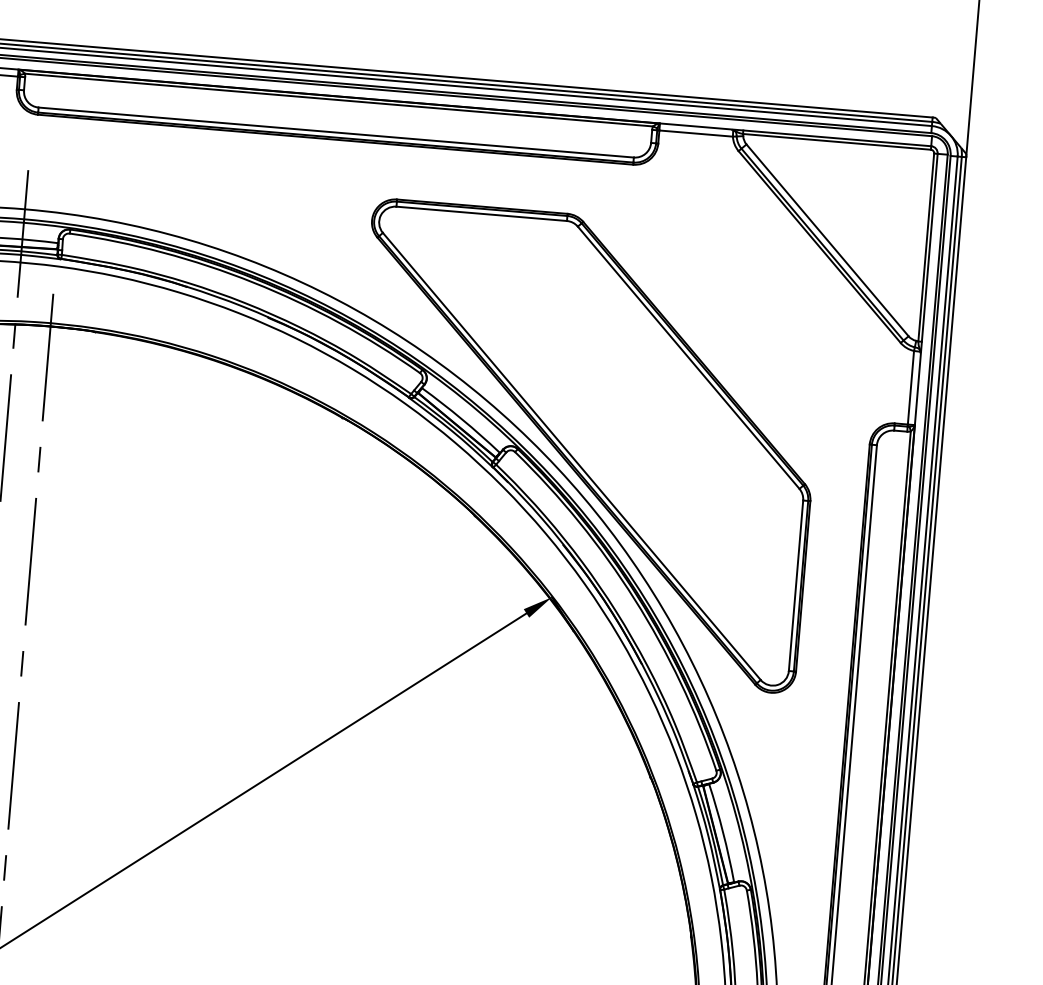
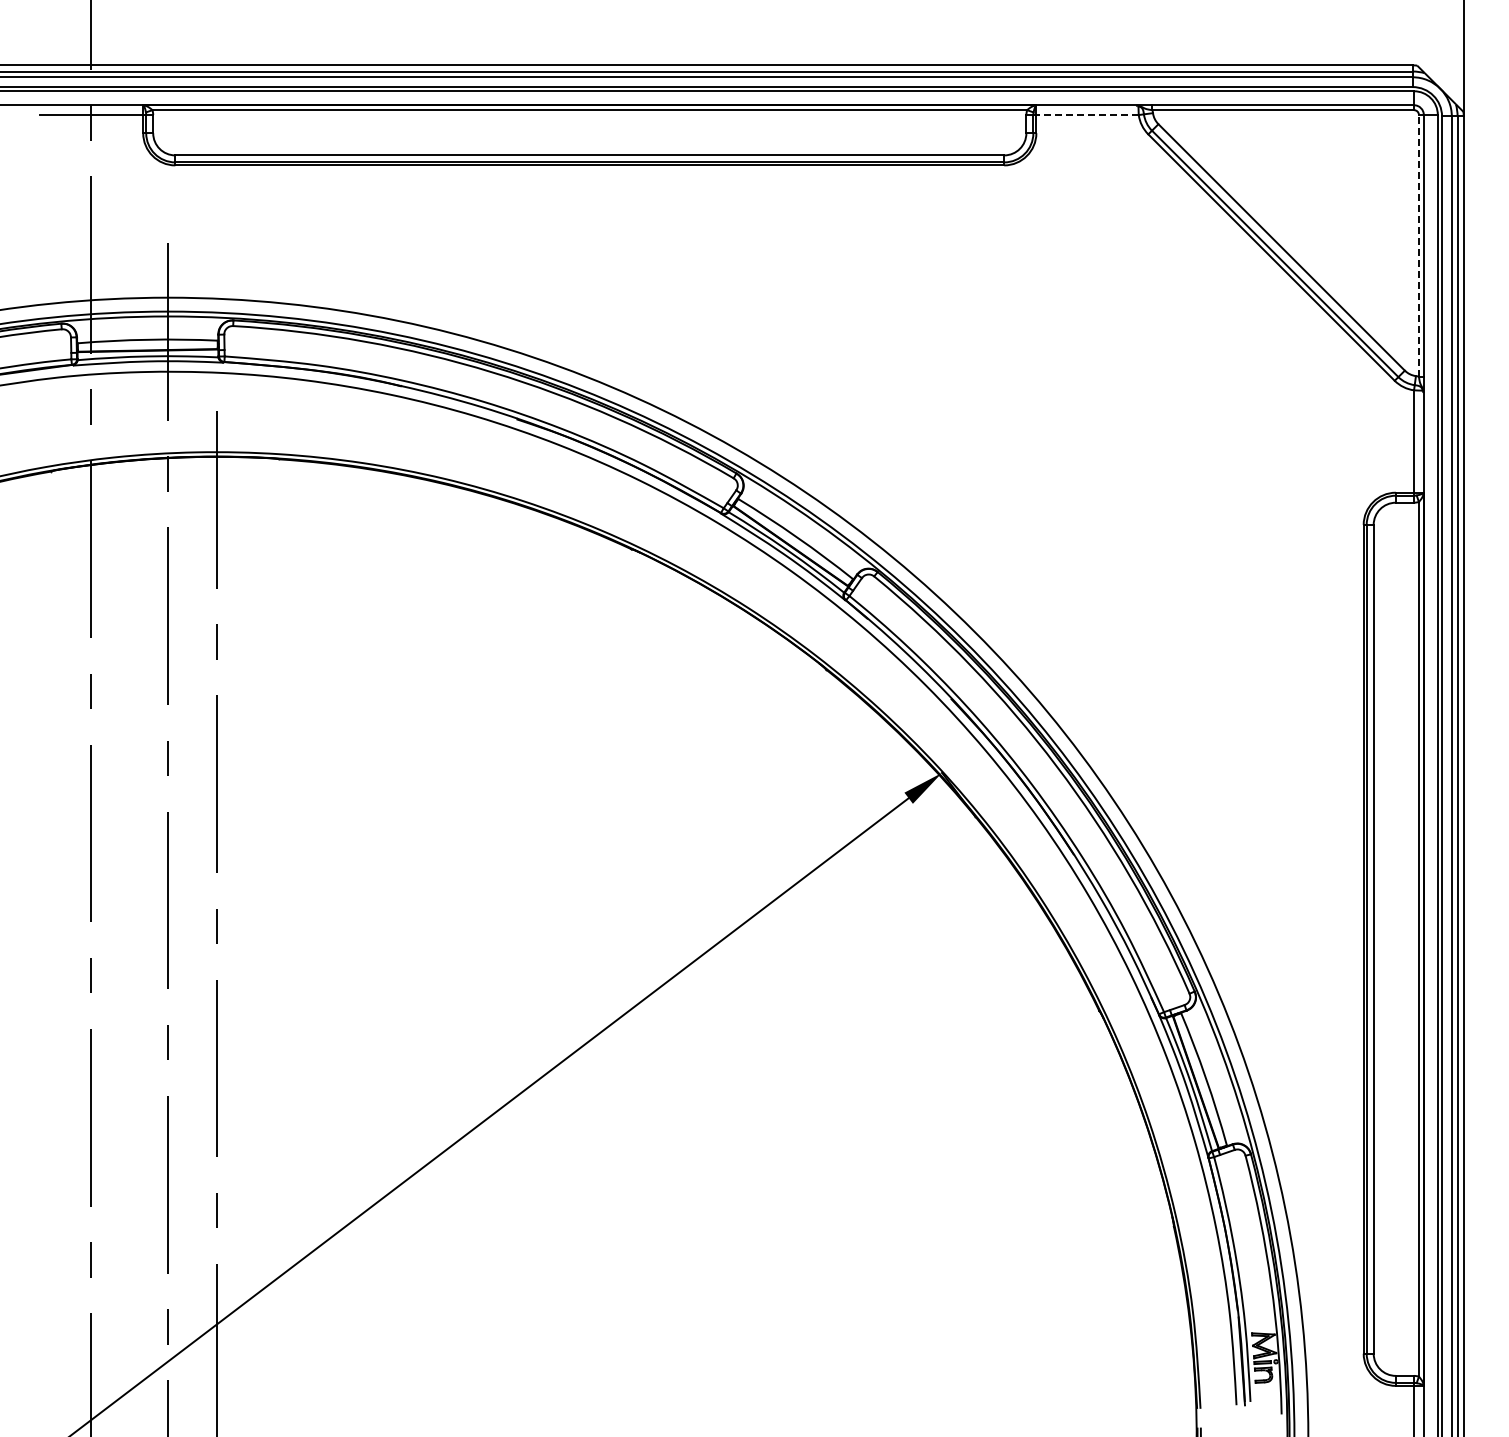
line: (696, 133) -> (1087, 115), solid -> dashed
line: (925, 247) -> (1418, 245), solid -> dashed
part: (583, 446) -> (968, 560), removed

